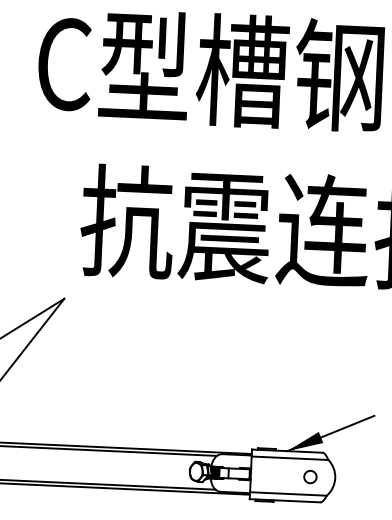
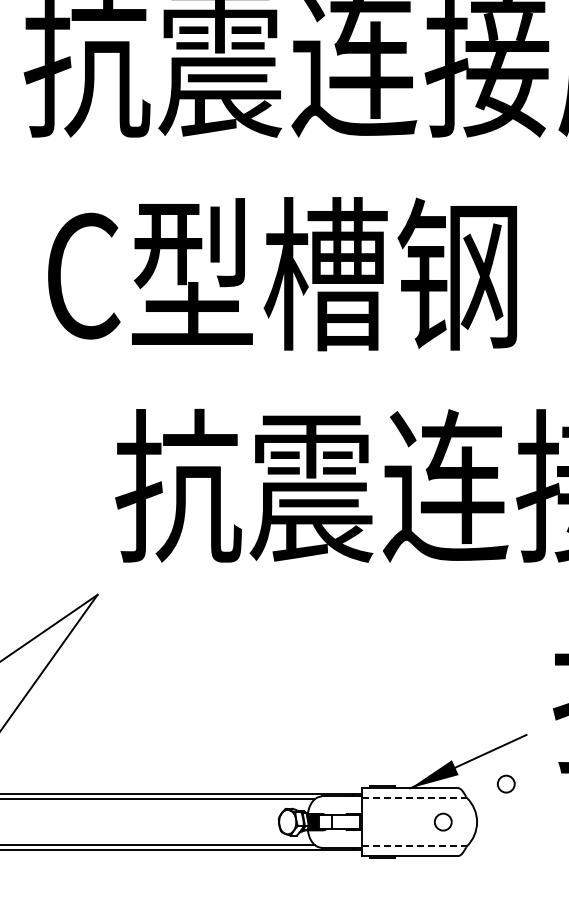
circle: (357, 450) -> (505, 783), added
line: (290, 458) -> (414, 797), solid -> dashed
line: (288, 493) -> (414, 846), solid -> dashed

